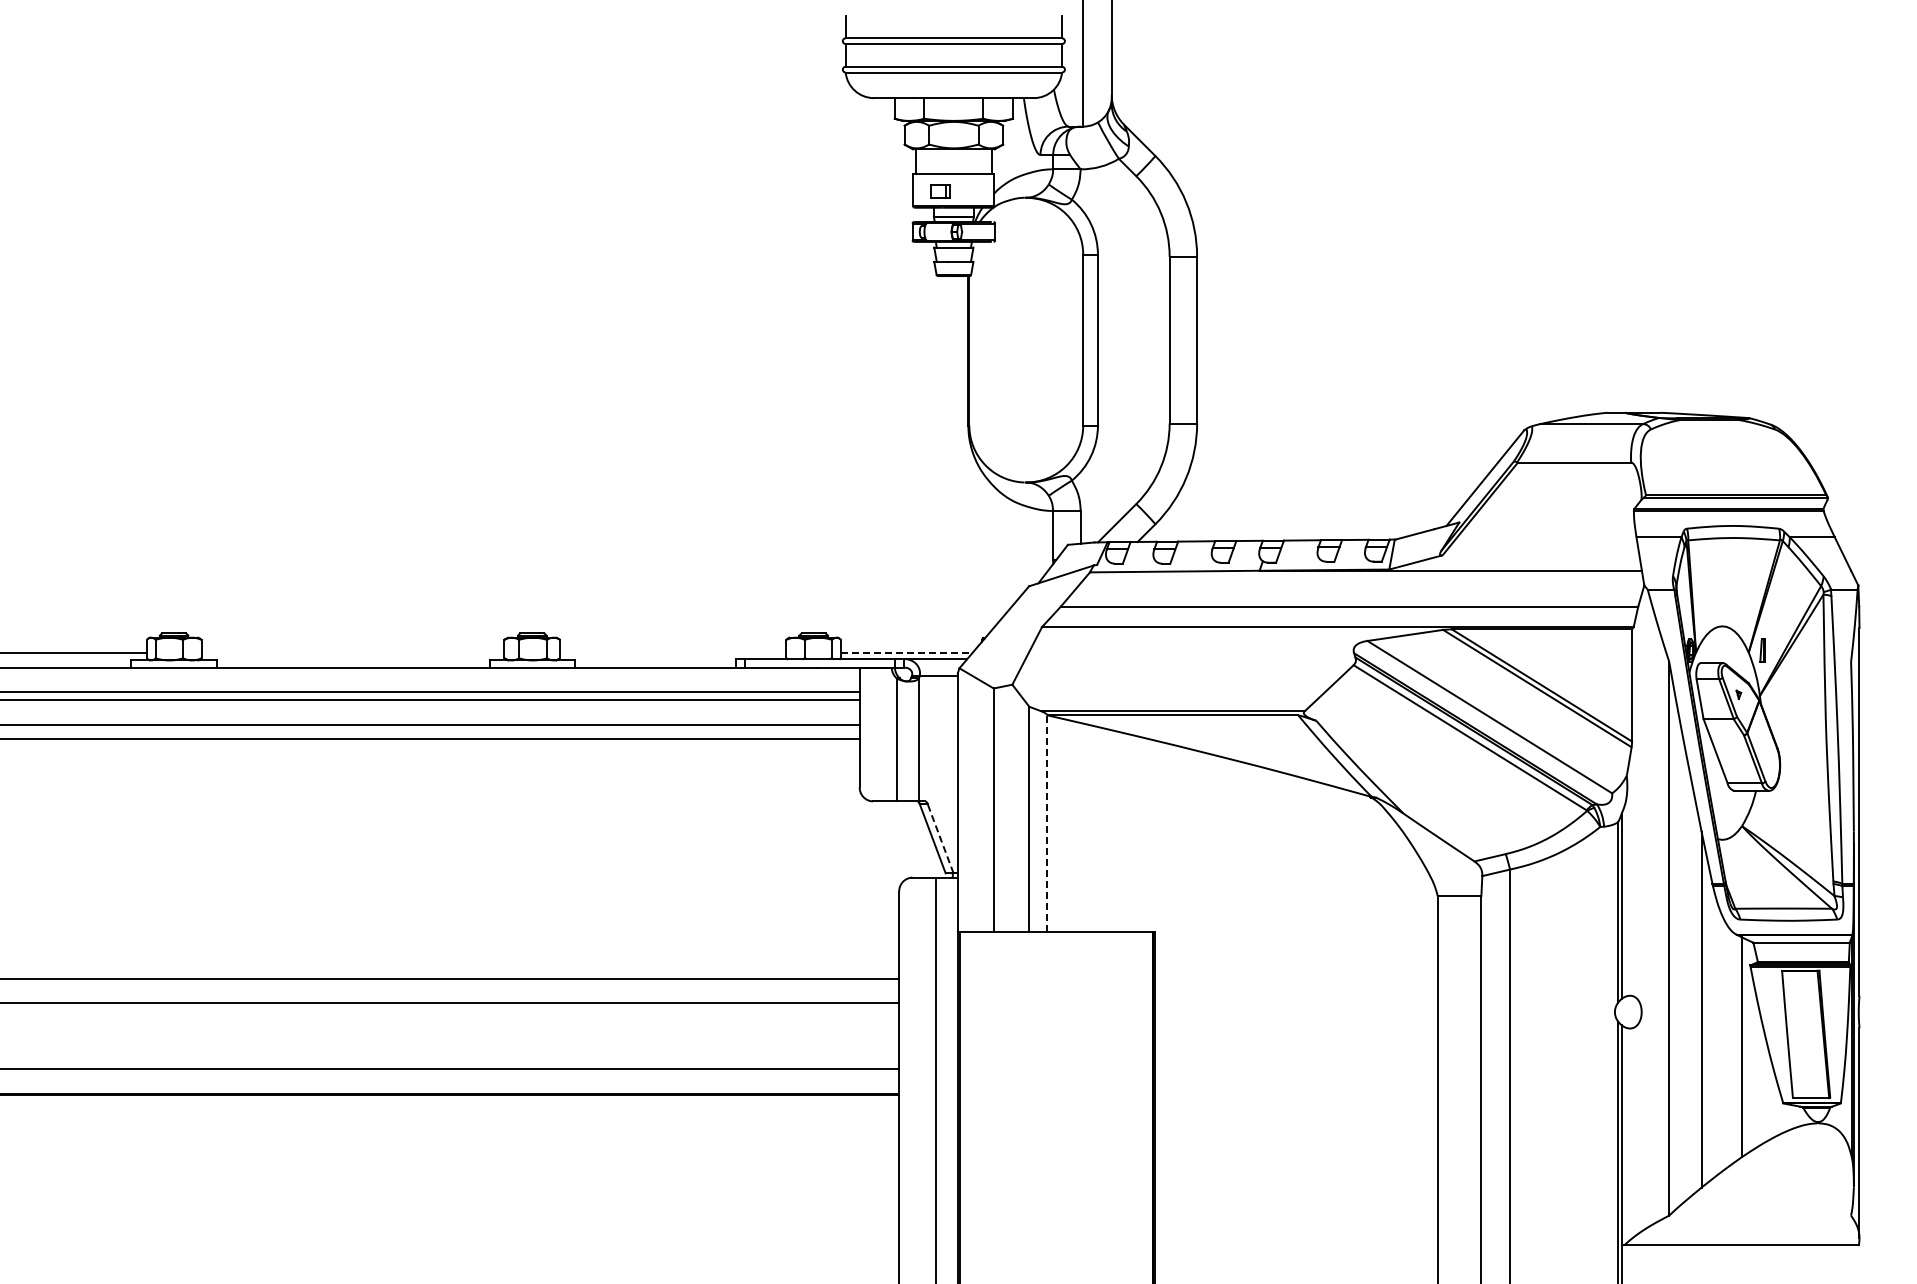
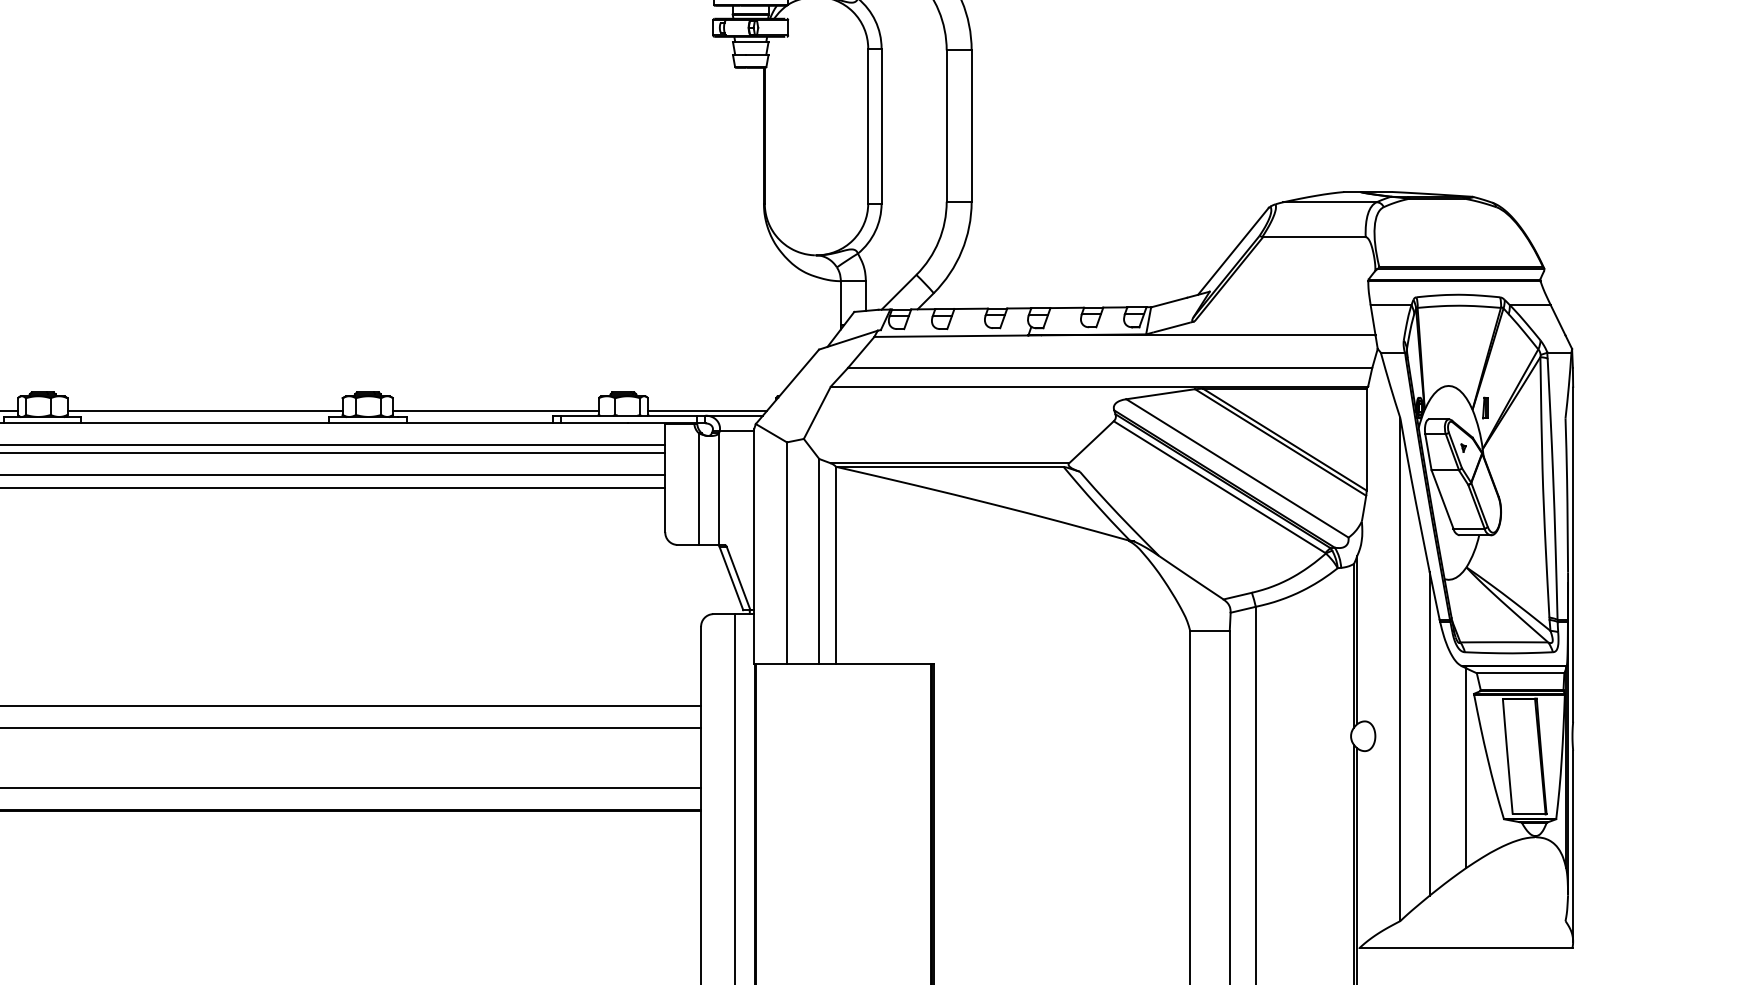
line: (352, 653) -> (204, 410), added
line: (673, 653) -> (496, 410), added
line: (906, 653) -> (707, 410), dashed -> solid
line: (1047, 823) -> (835, 564), dashed -> solid
line: (940, 838) -> (738, 578), dashed -> solid

